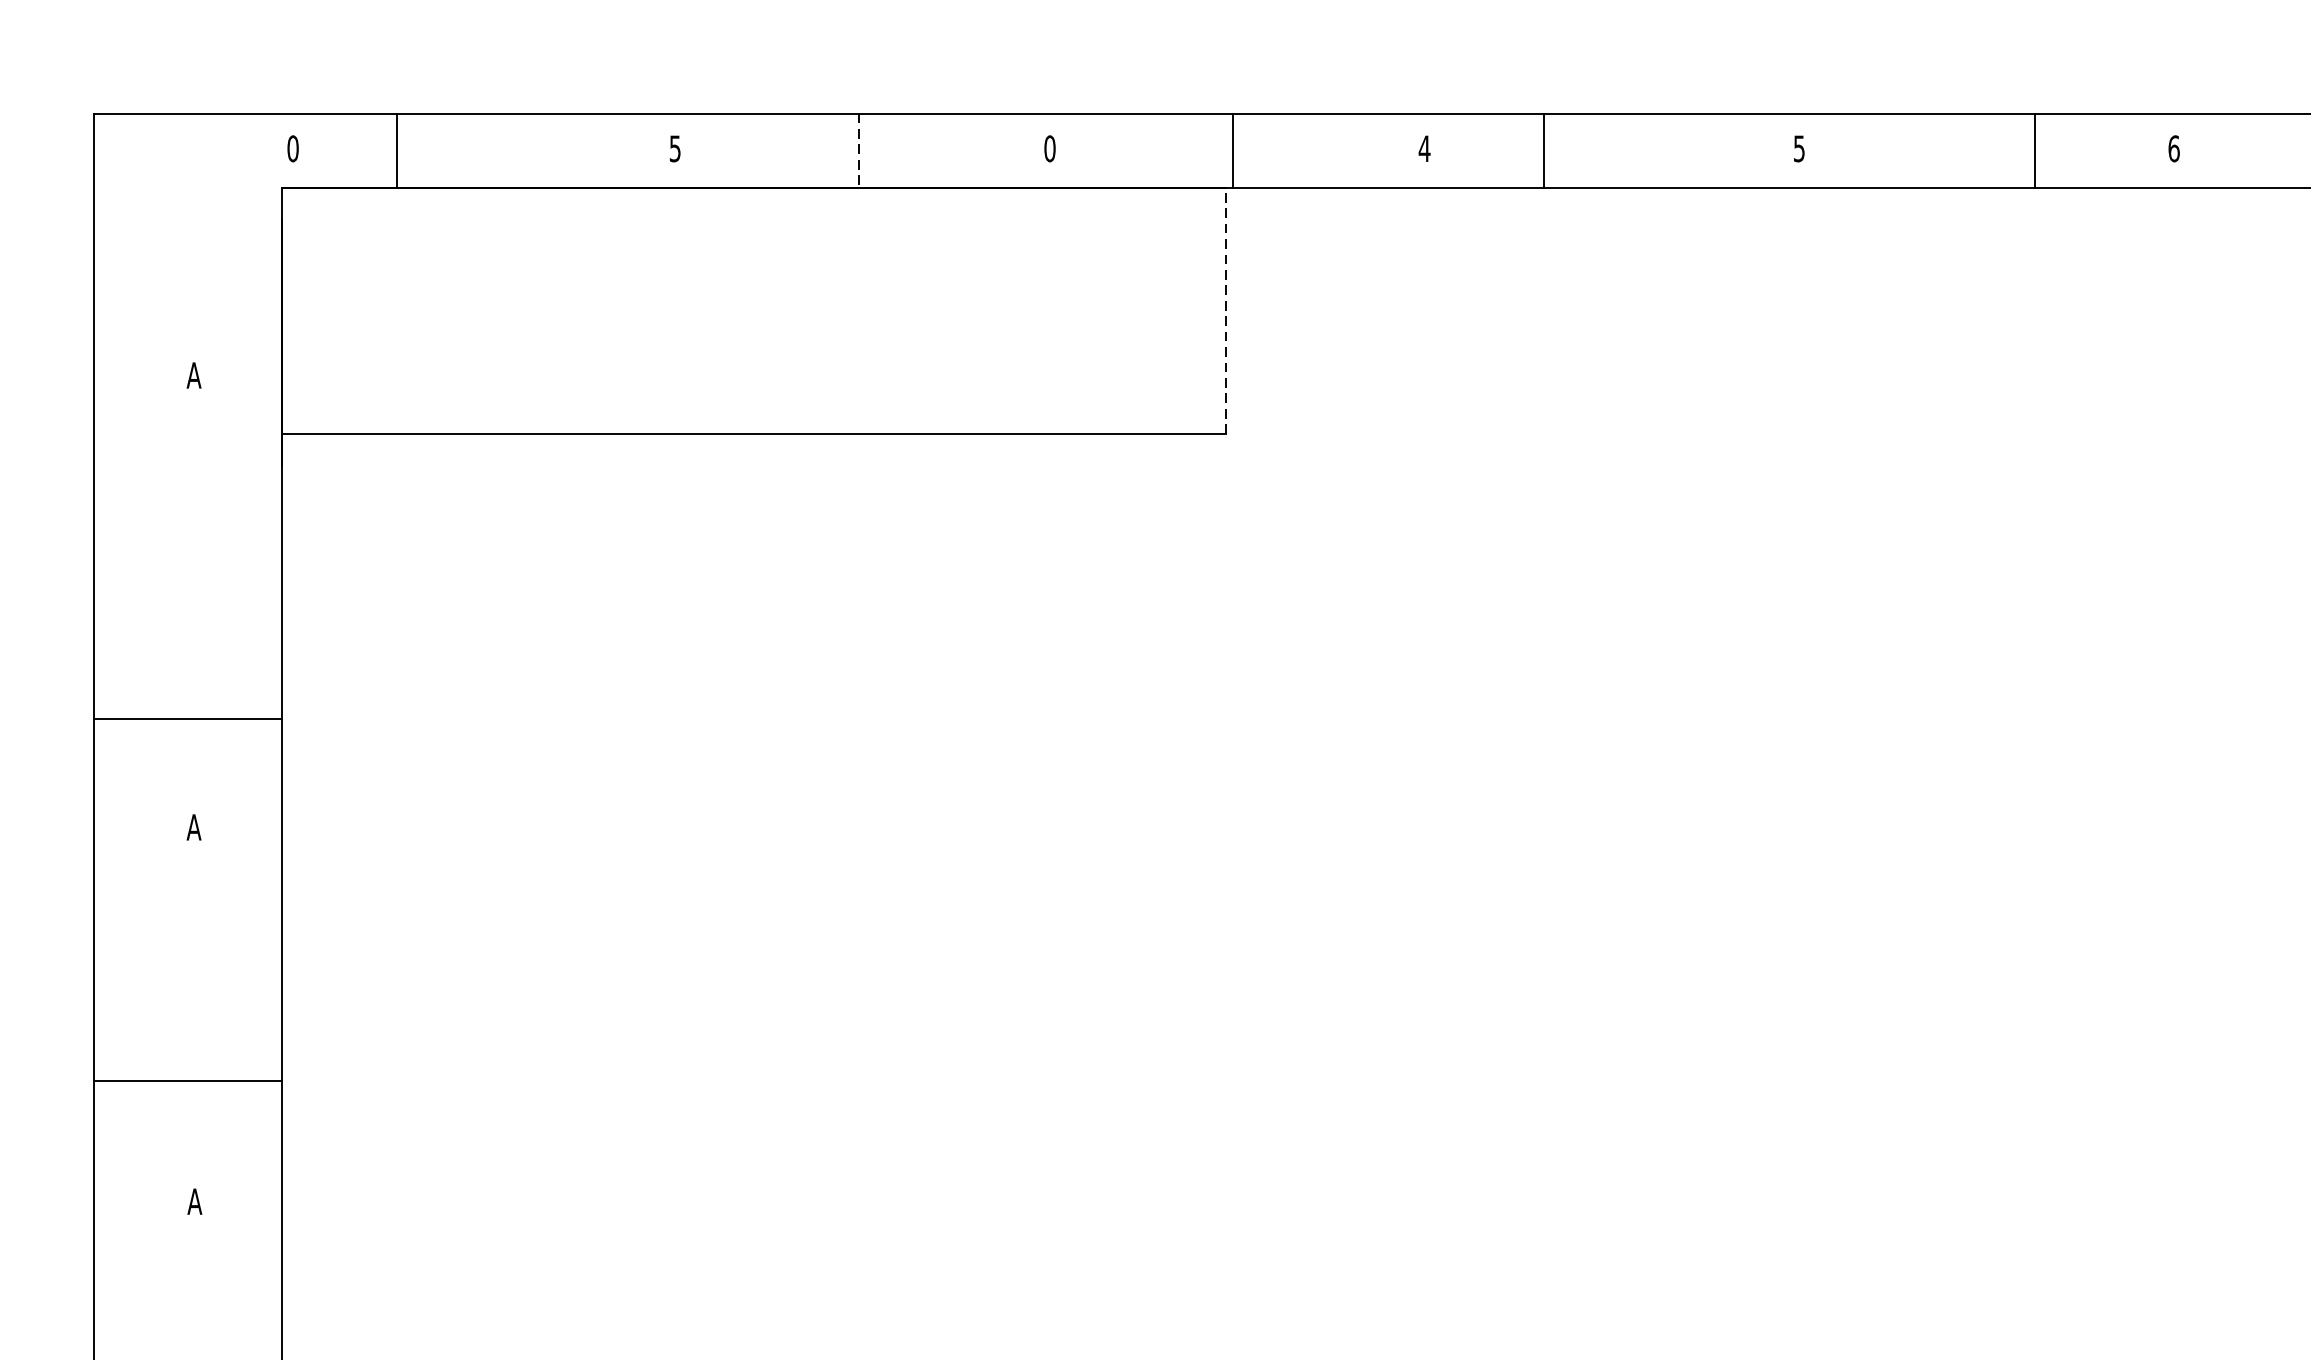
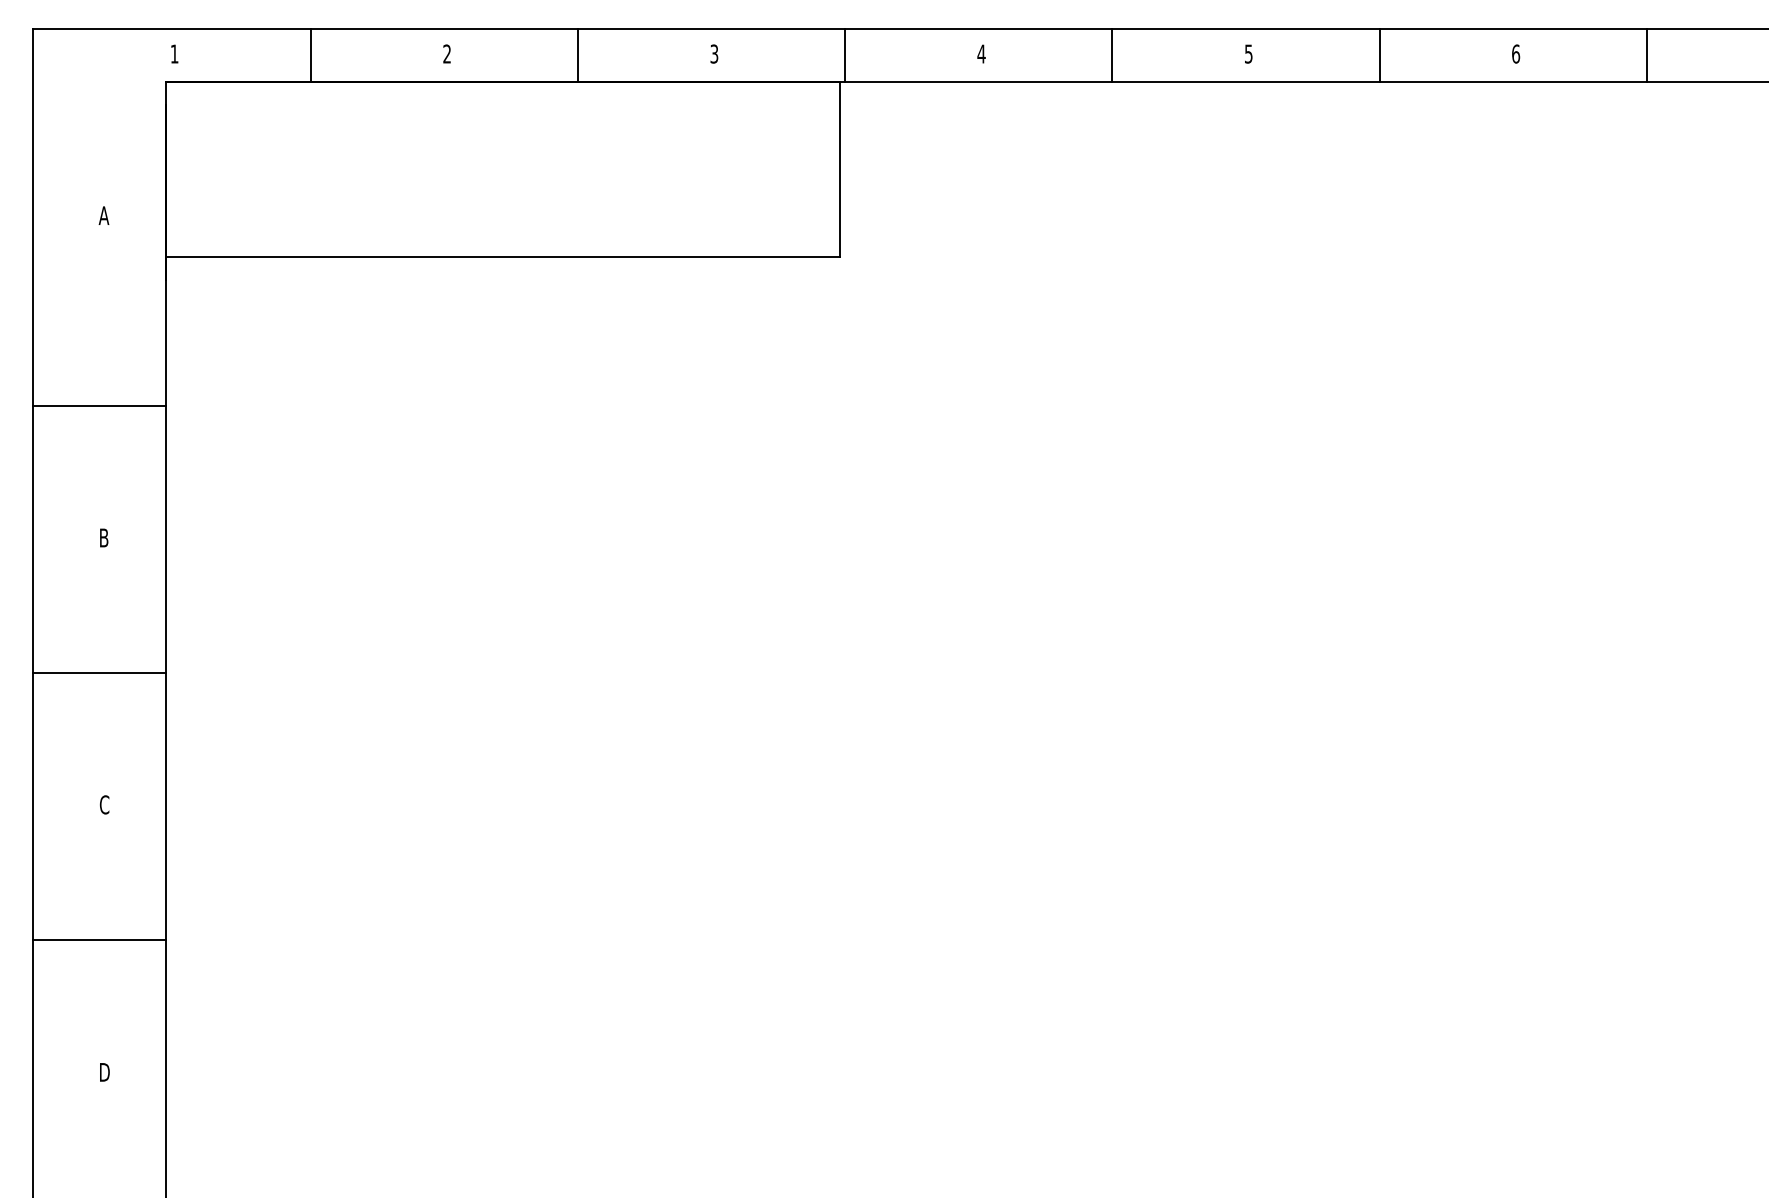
text: (292, 148) -> (174, 53), 0 -> 1
text: (674, 148) -> (446, 53), 5 -> 2
text: (1050, 148) -> (714, 53), 0 -> 3
line: (396, 150) -> (310, 55), moved
line: (858, 150) -> (577, 55), dashed -> solid
line: (1543, 150) -> (1112, 55), moved
line: (2034, 150) -> (1379, 55), moved
line: (1225, 310) -> (839, 169), dashed -> solid
line: (187, 718) -> (99, 405), moved
text: (193, 826) -> (103, 537), A -> B
line: (187, 1080) -> (99, 672), moved
text: (194, 1201) -> (104, 804), A -> C

